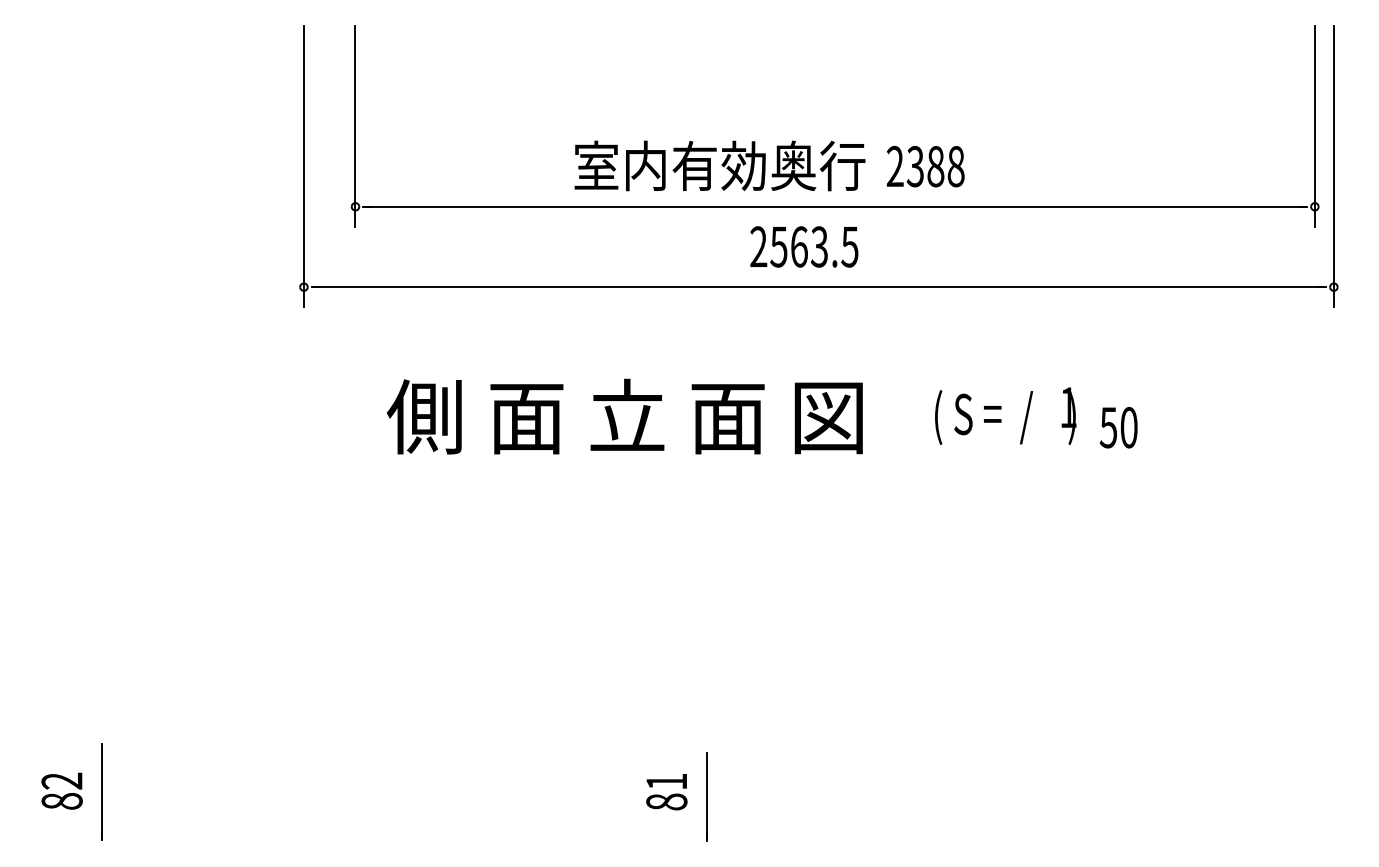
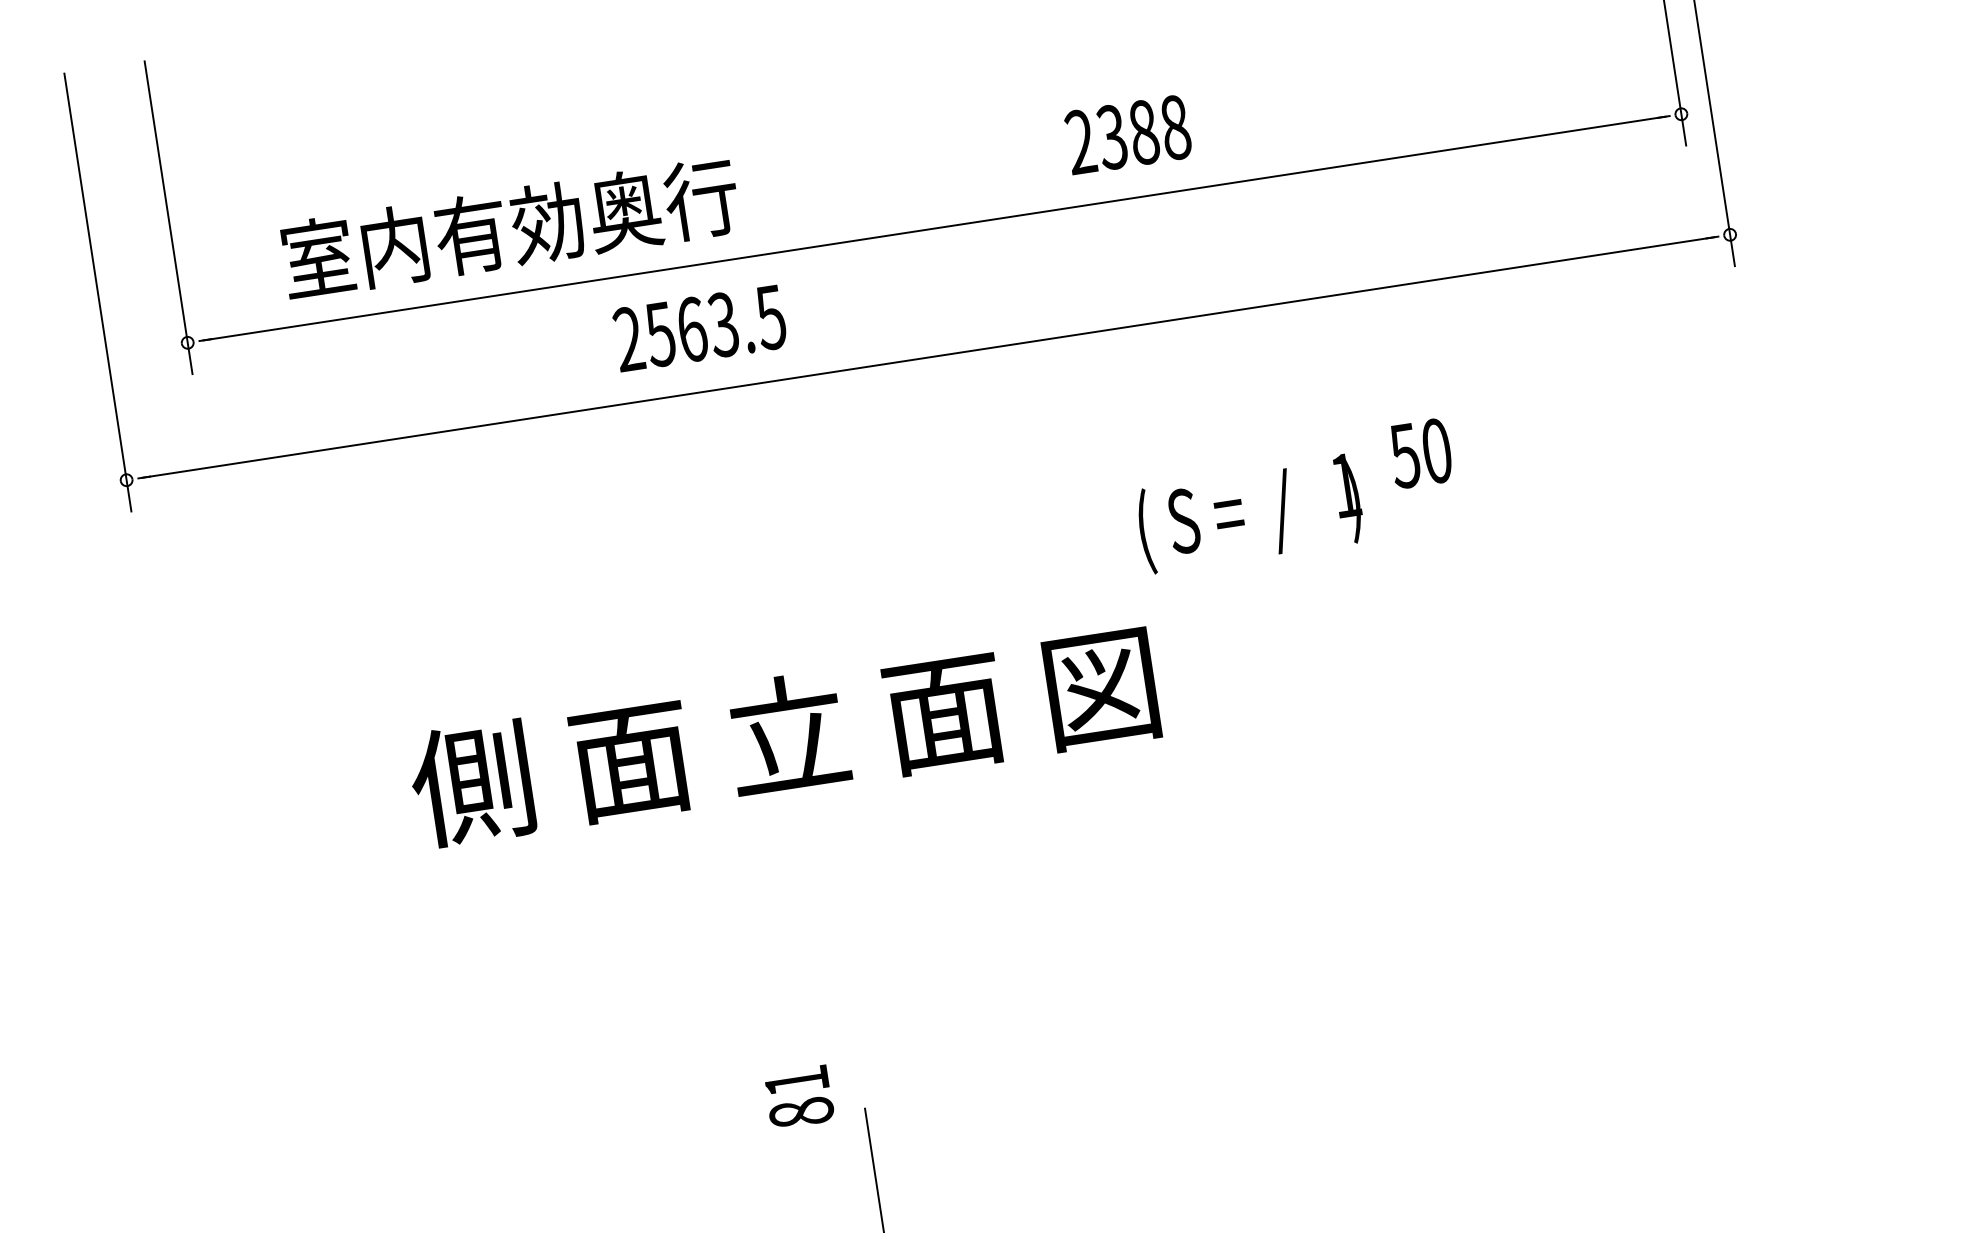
text: (719, 165) -> (509, 227), moved
text: (925, 166) -> (1127, 134), moved
text: (804, 246) -> (700, 327), moved
text: (624, 416) -> (783, 735), moved
text: (1118, 427) -> (1420, 453), moved
text: (666, 792) -> (798, 1098), moved

